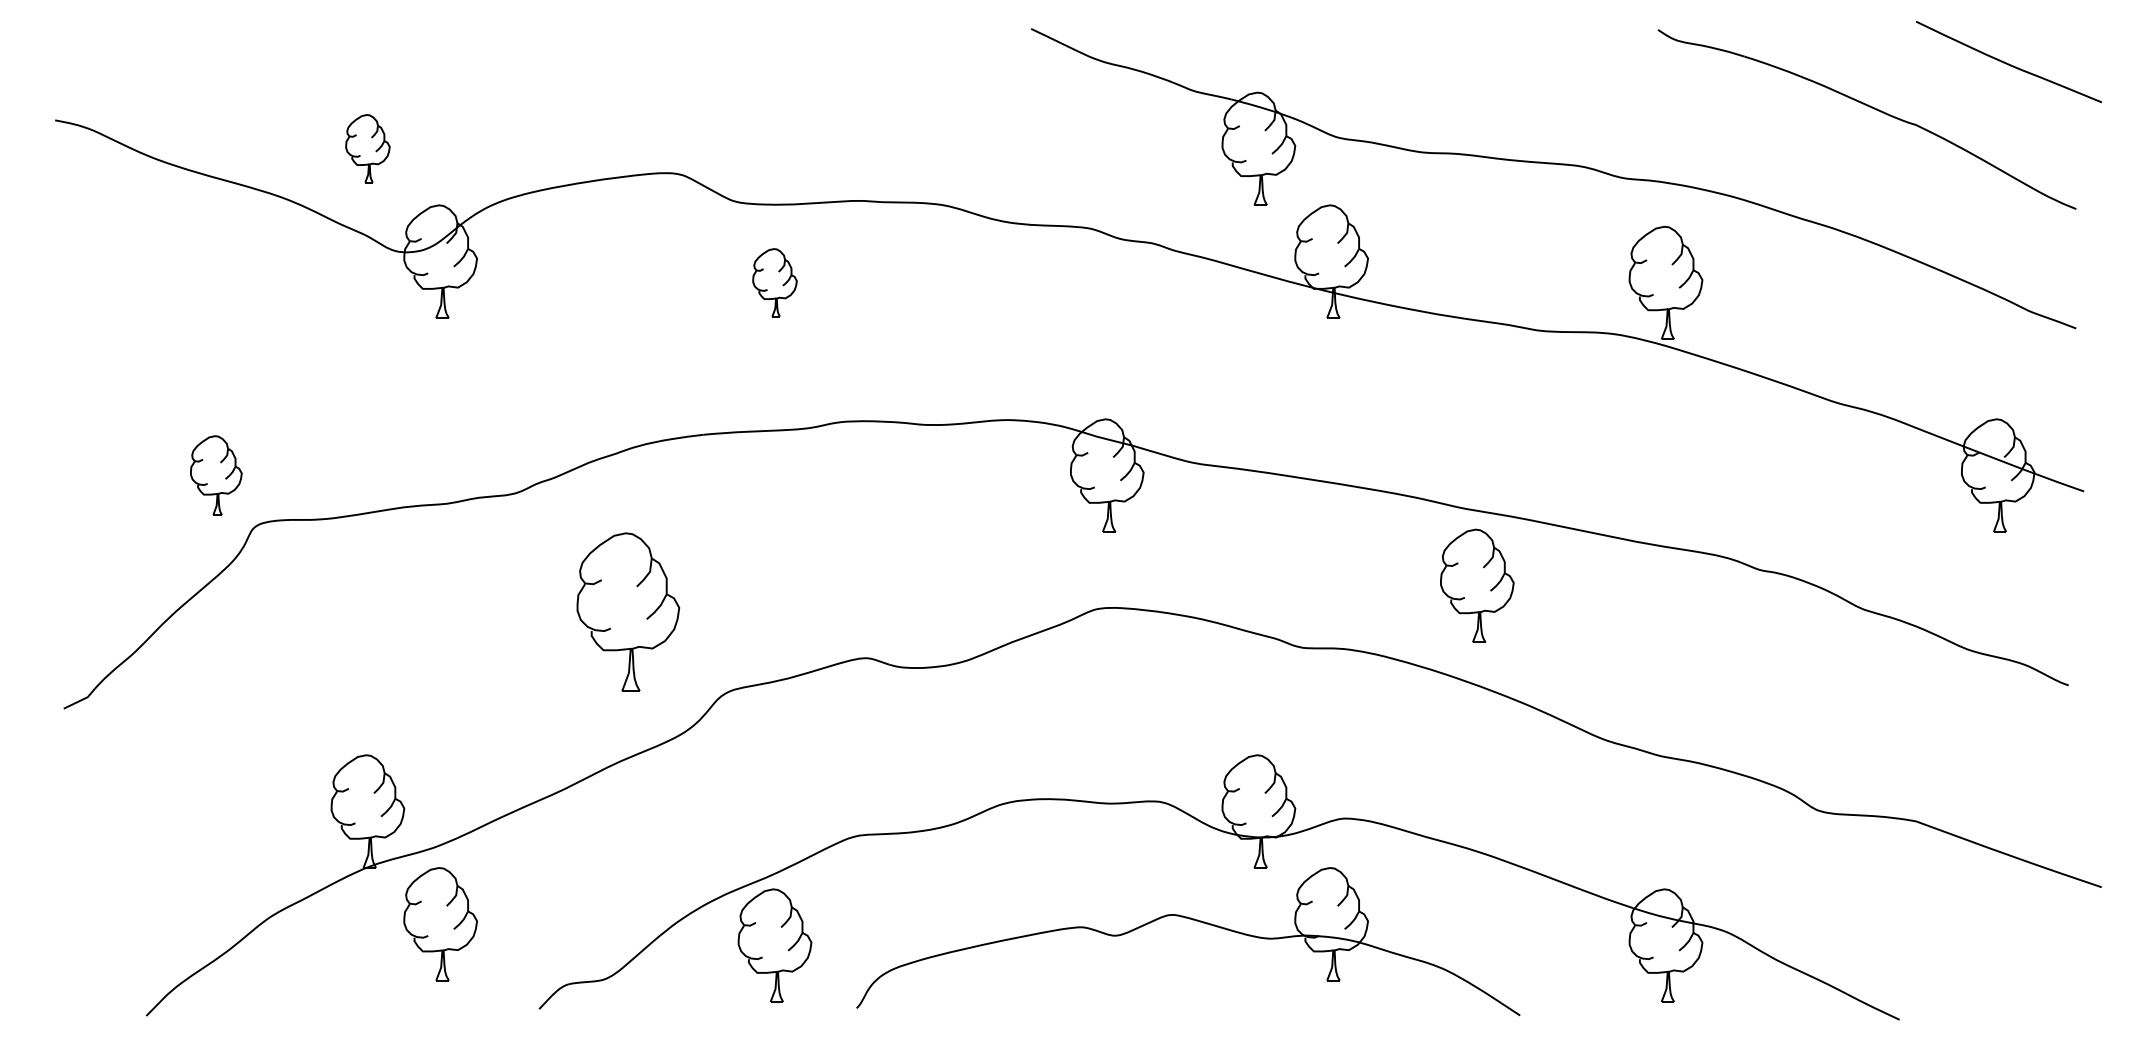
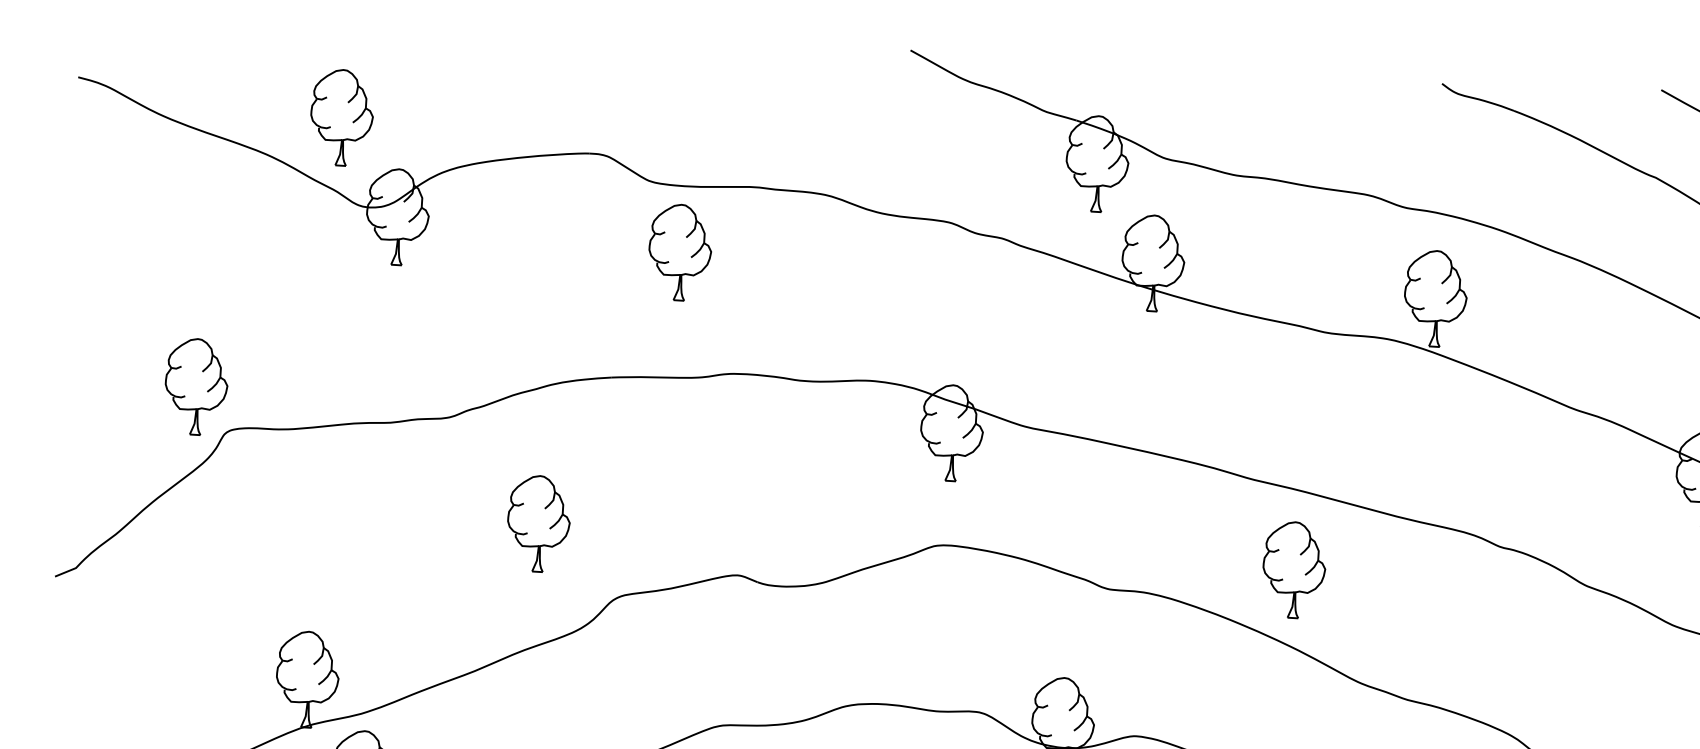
part: (367, 148) -> (341, 117), size x1.67
part: (774, 282) -> (679, 252), size x1.67
part: (216, 475) -> (196, 386), size x1.43
part: (1477, 585) -> (1294, 569), moved
part: (628, 611) -> (538, 523), size x0.71

